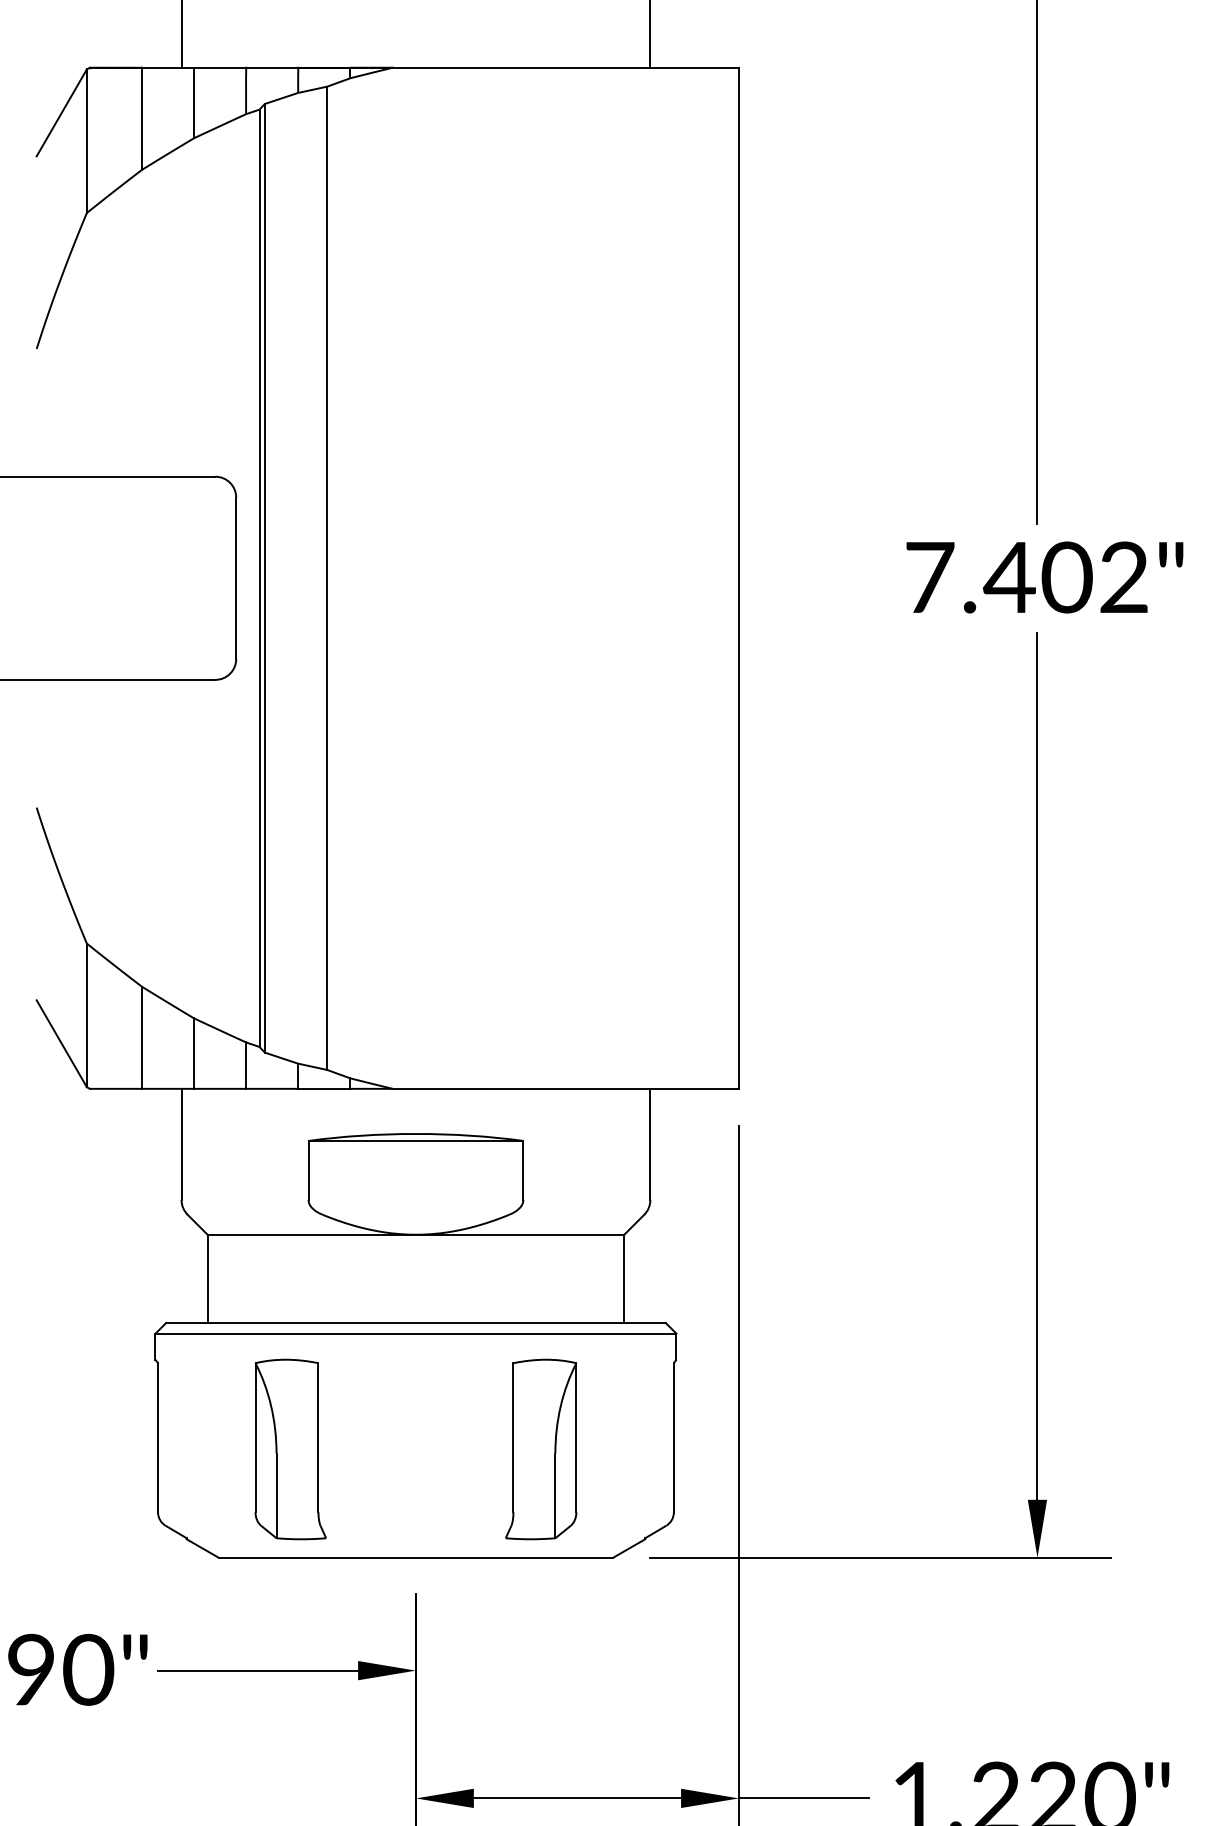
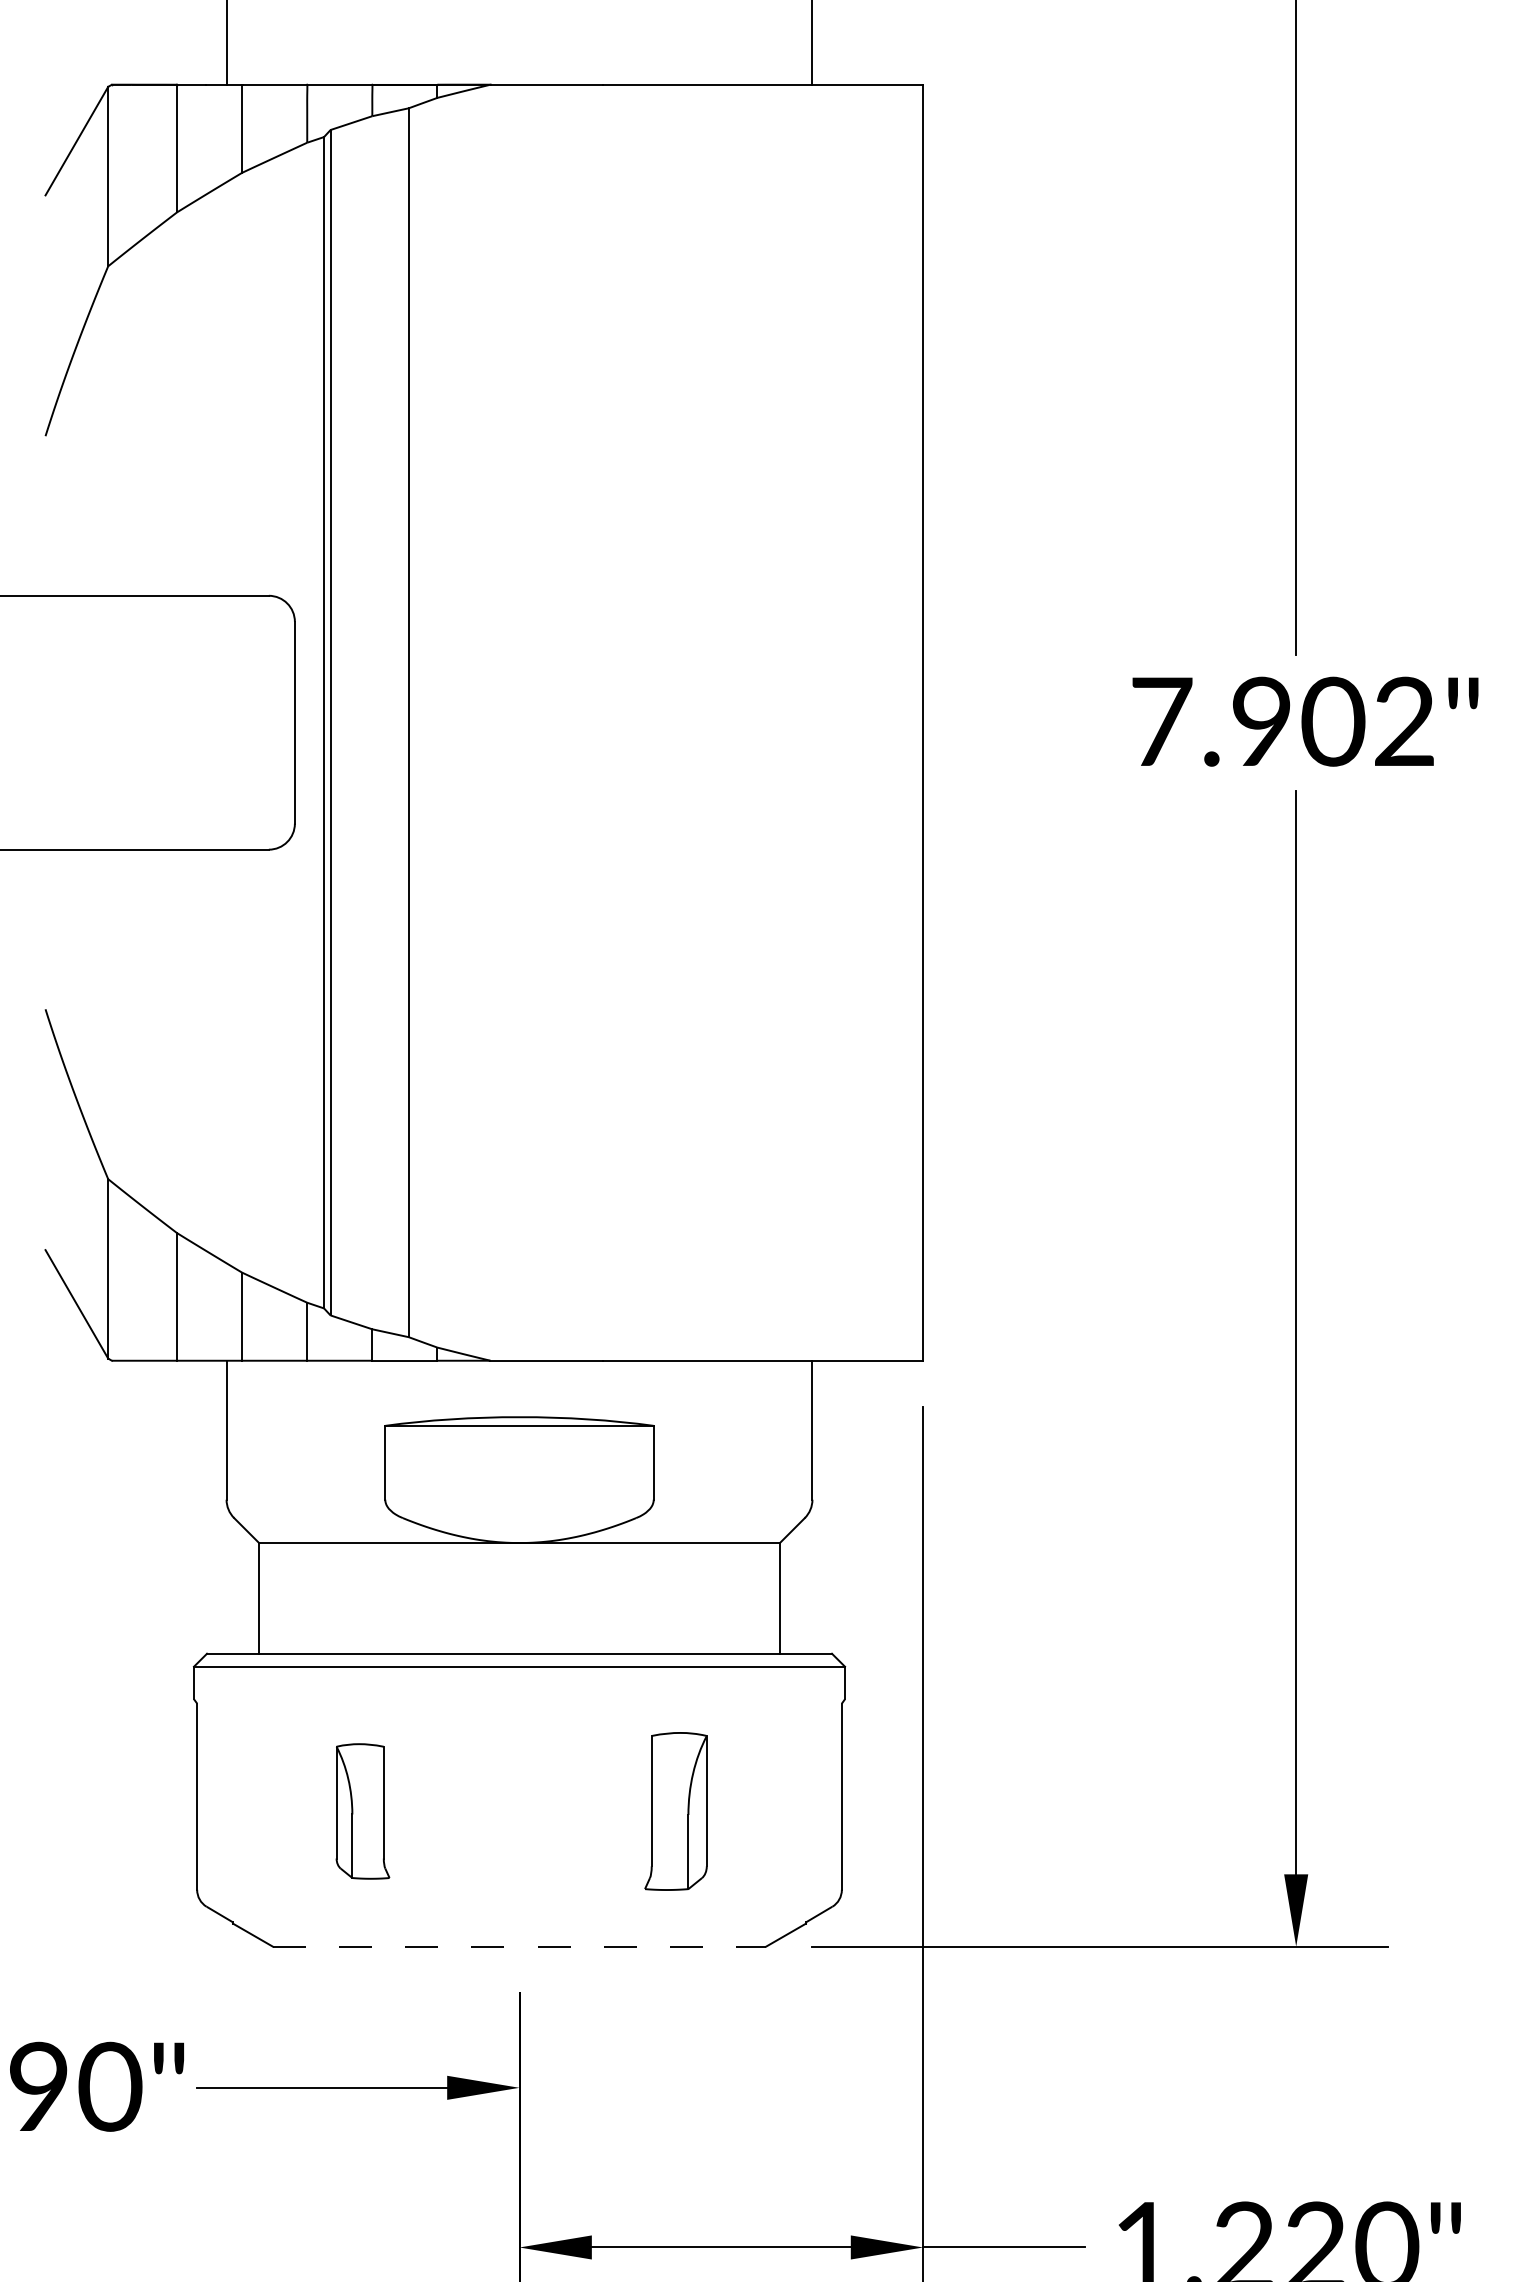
text: (1009, 576) -> (1261, 720), 7.402" -> 7.902"
part: (290, 1449) -> (362, 1811), size x0.6
part: (540, 1449) -> (675, 1811), size x0.7
line: (415, 1557) -> (519, 1946), solid -> dashed

